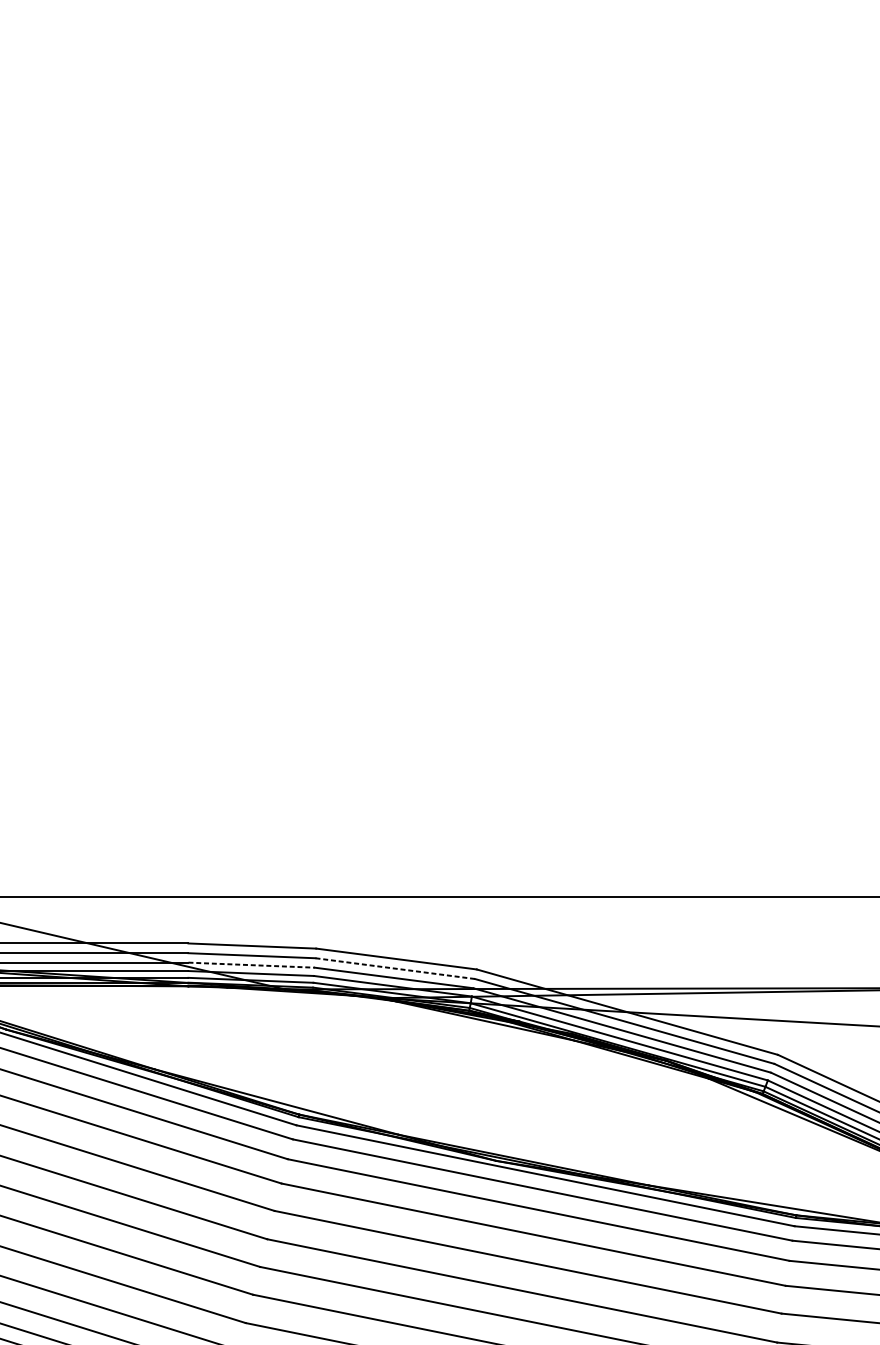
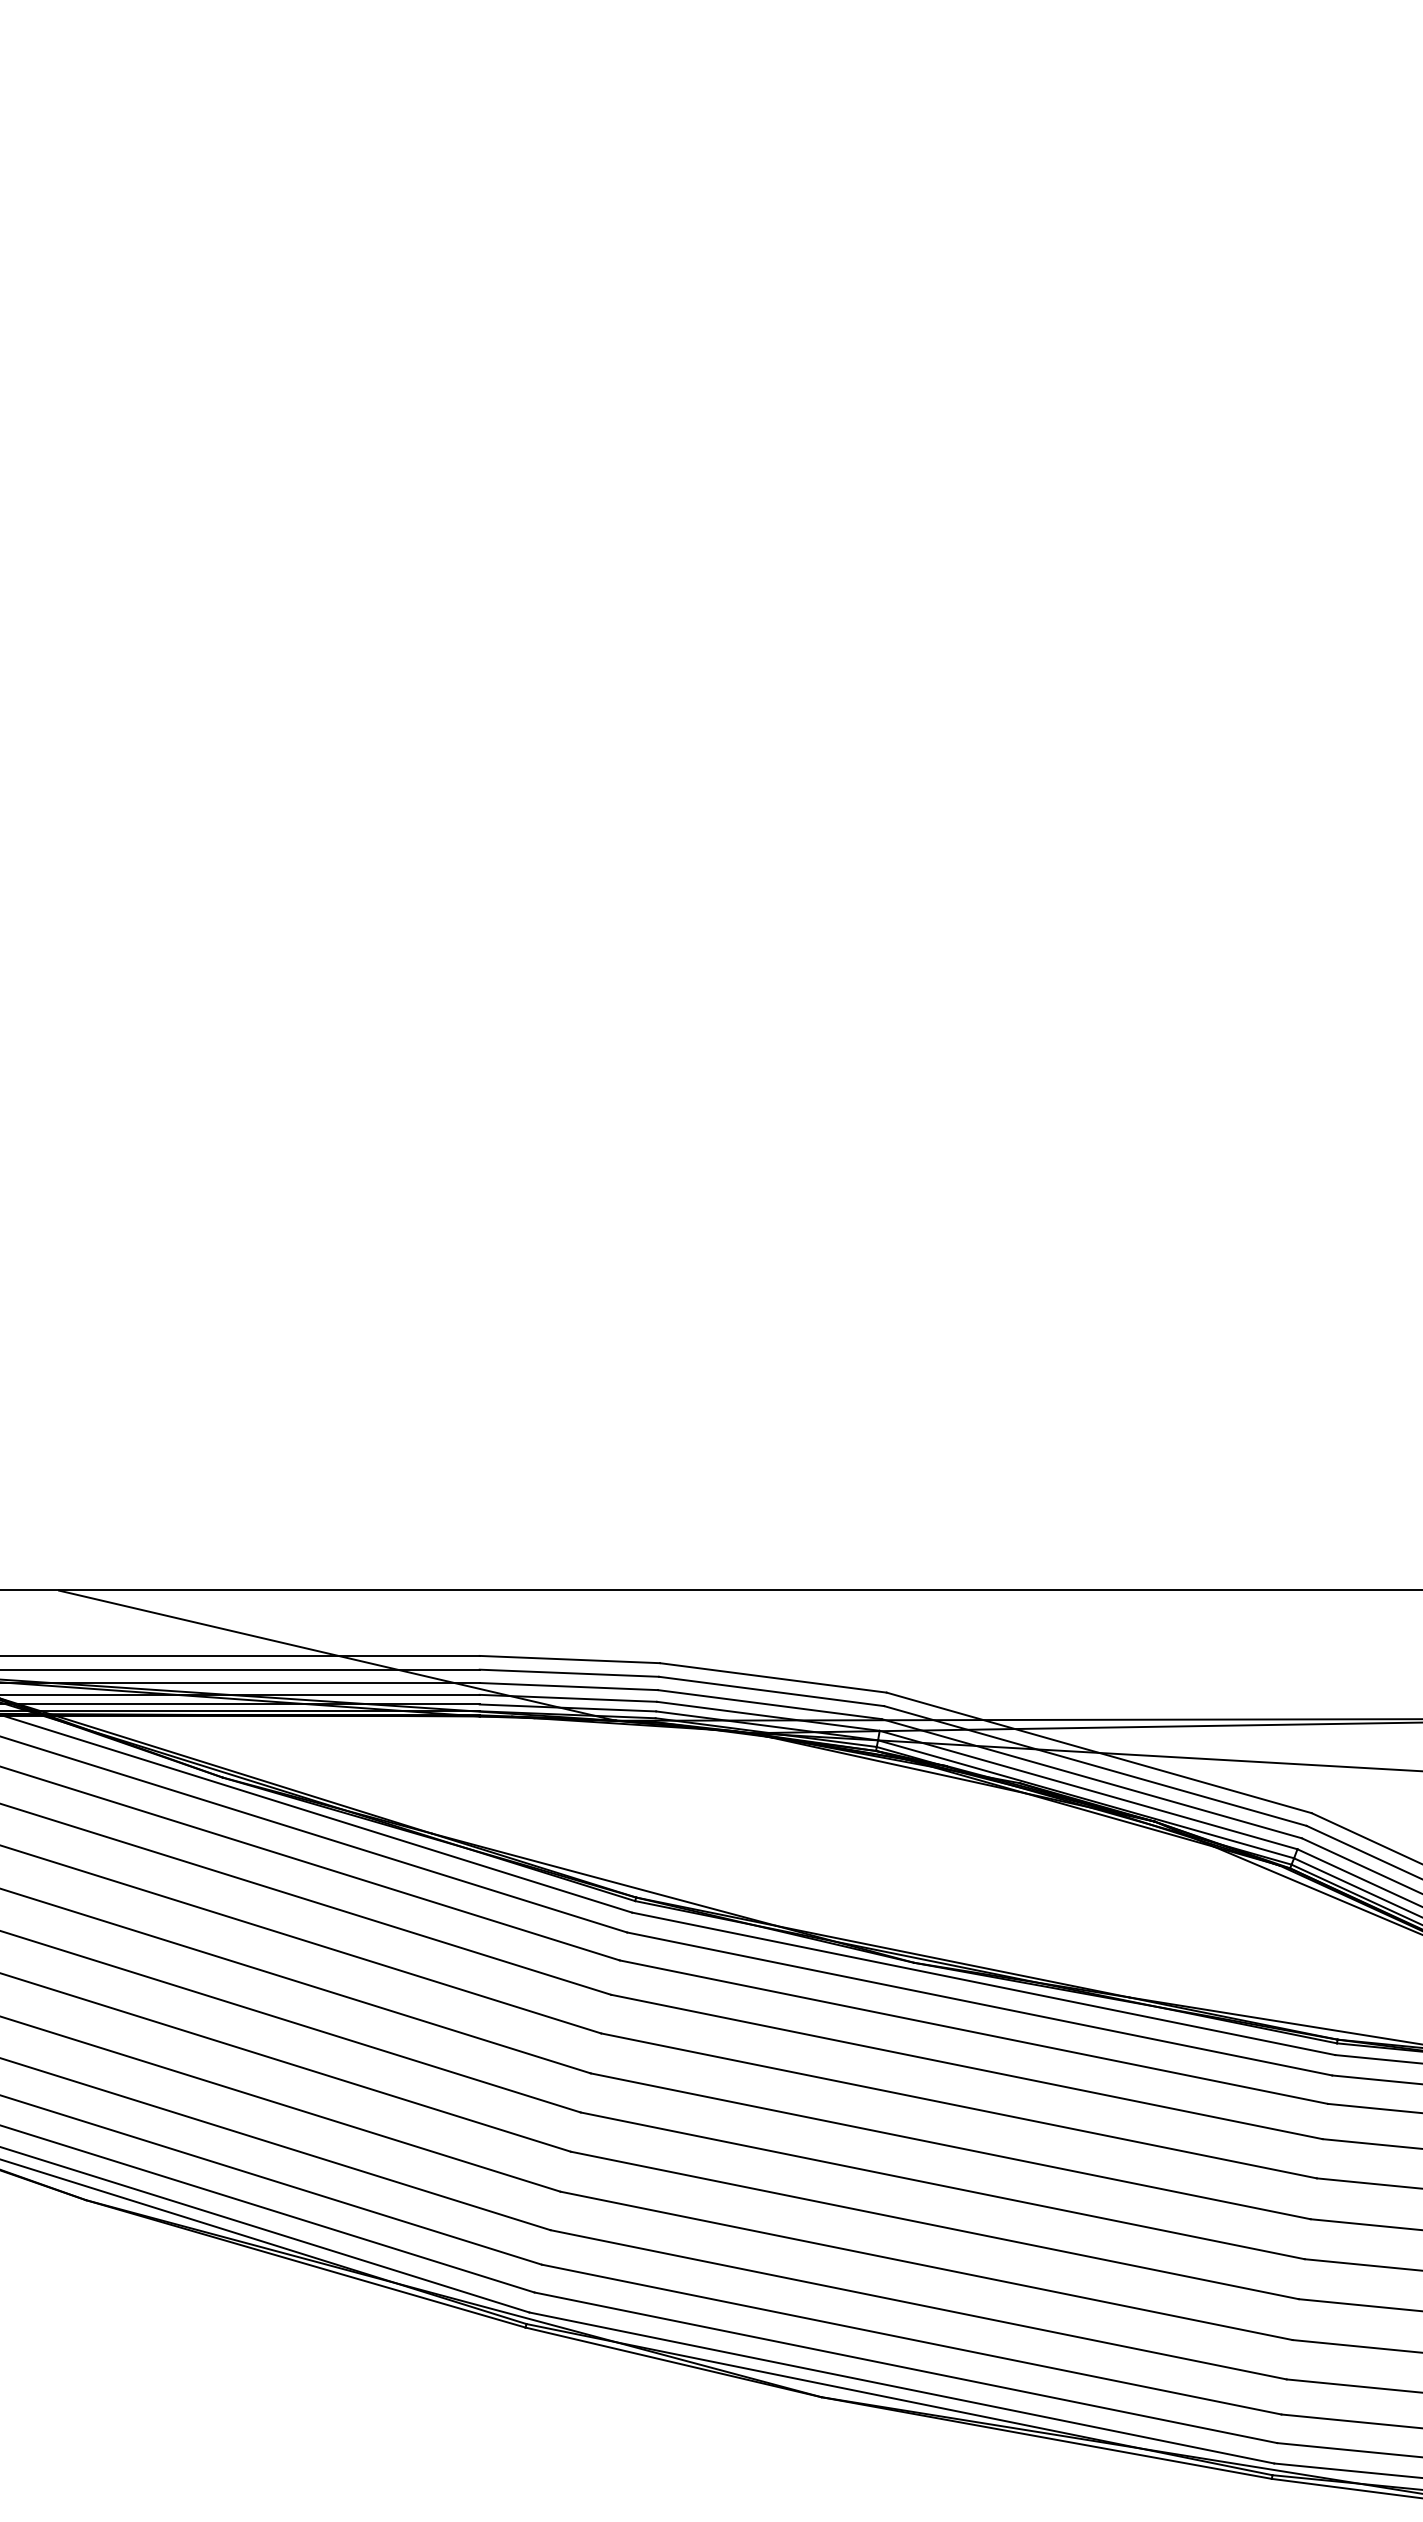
line: (252, 965) -> (569, 1686), dashed -> solid
line: (395, 968) -> (771, 1691), dashed -> solid

